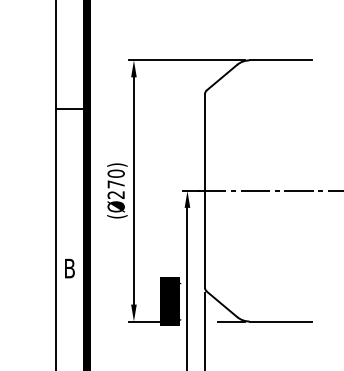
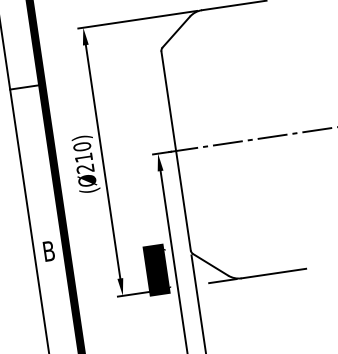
text: (115, 184) -> (83, 157), (Ø270) -> (Ø210)

